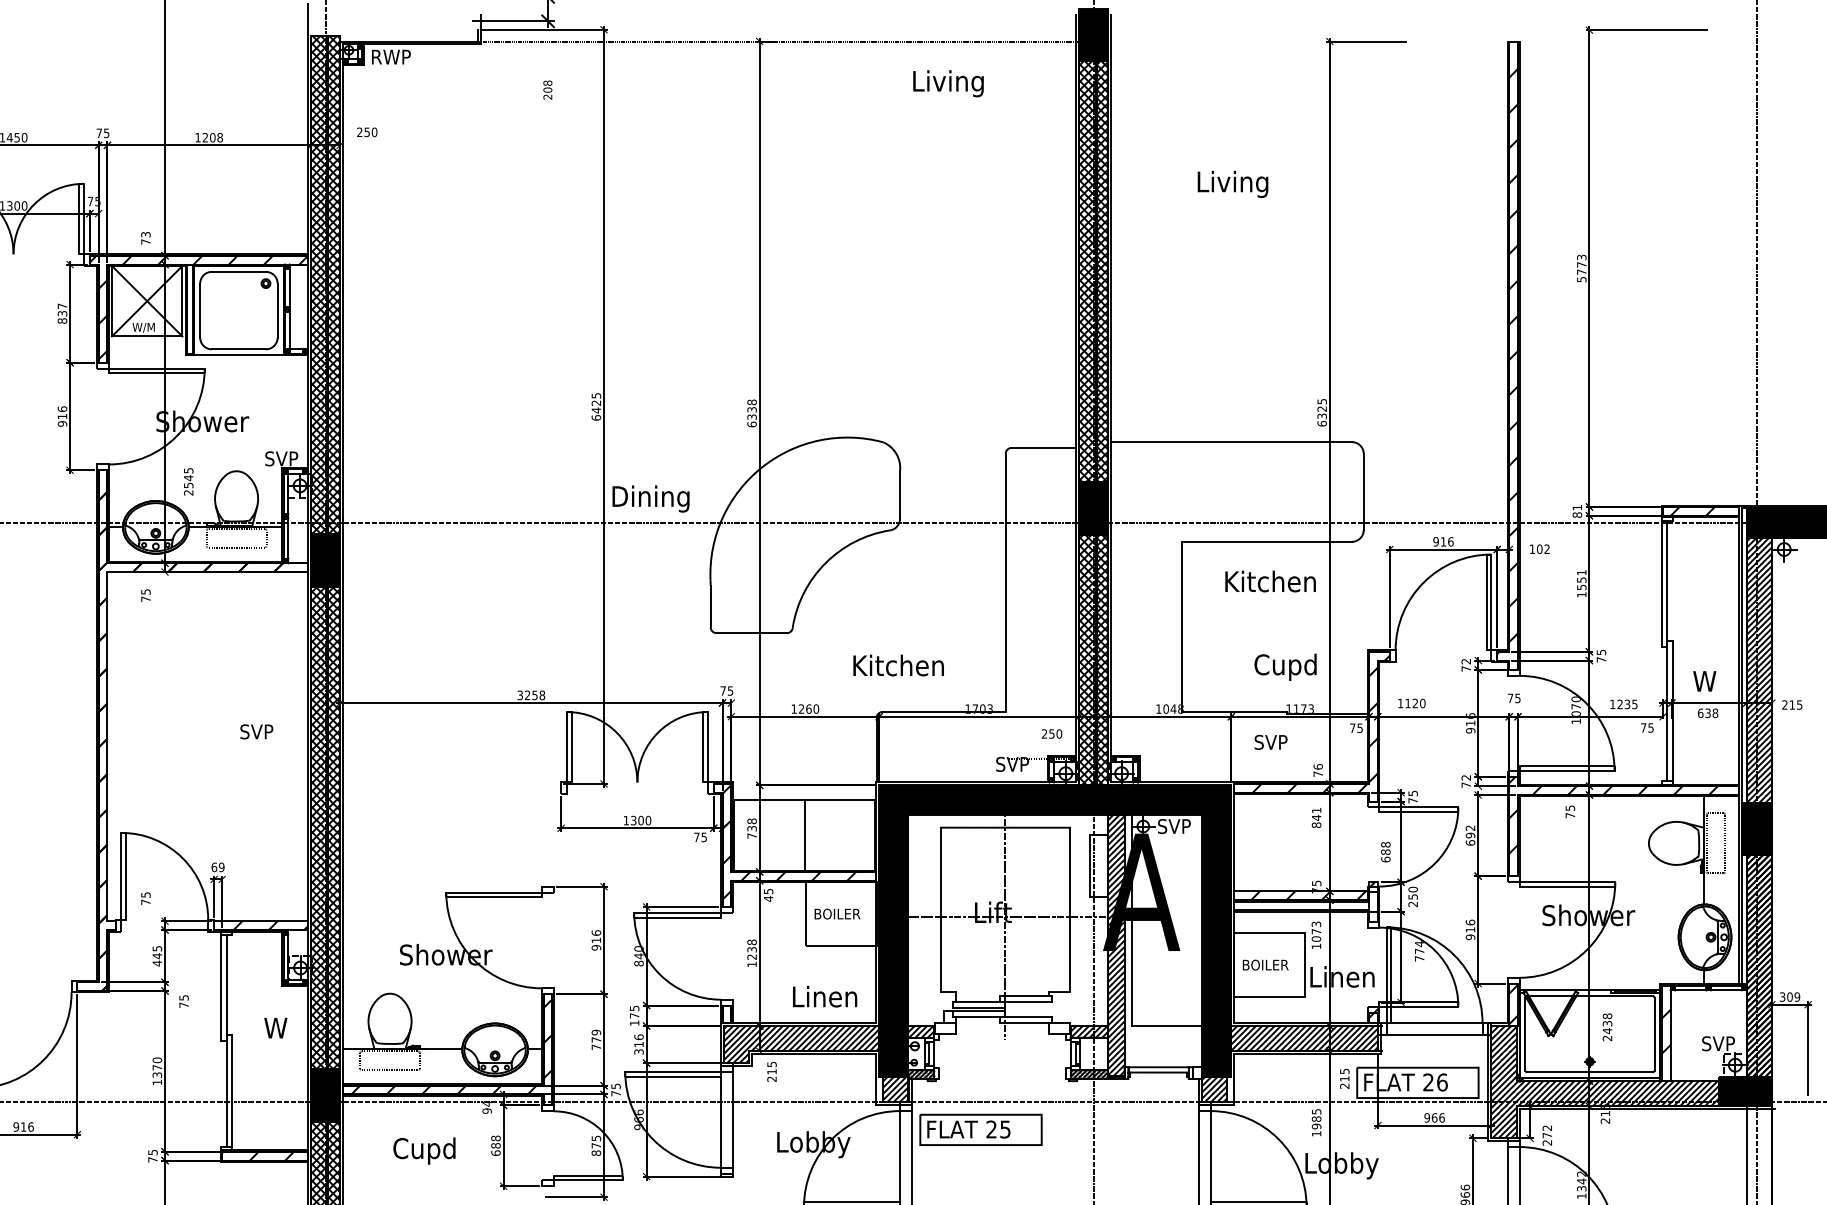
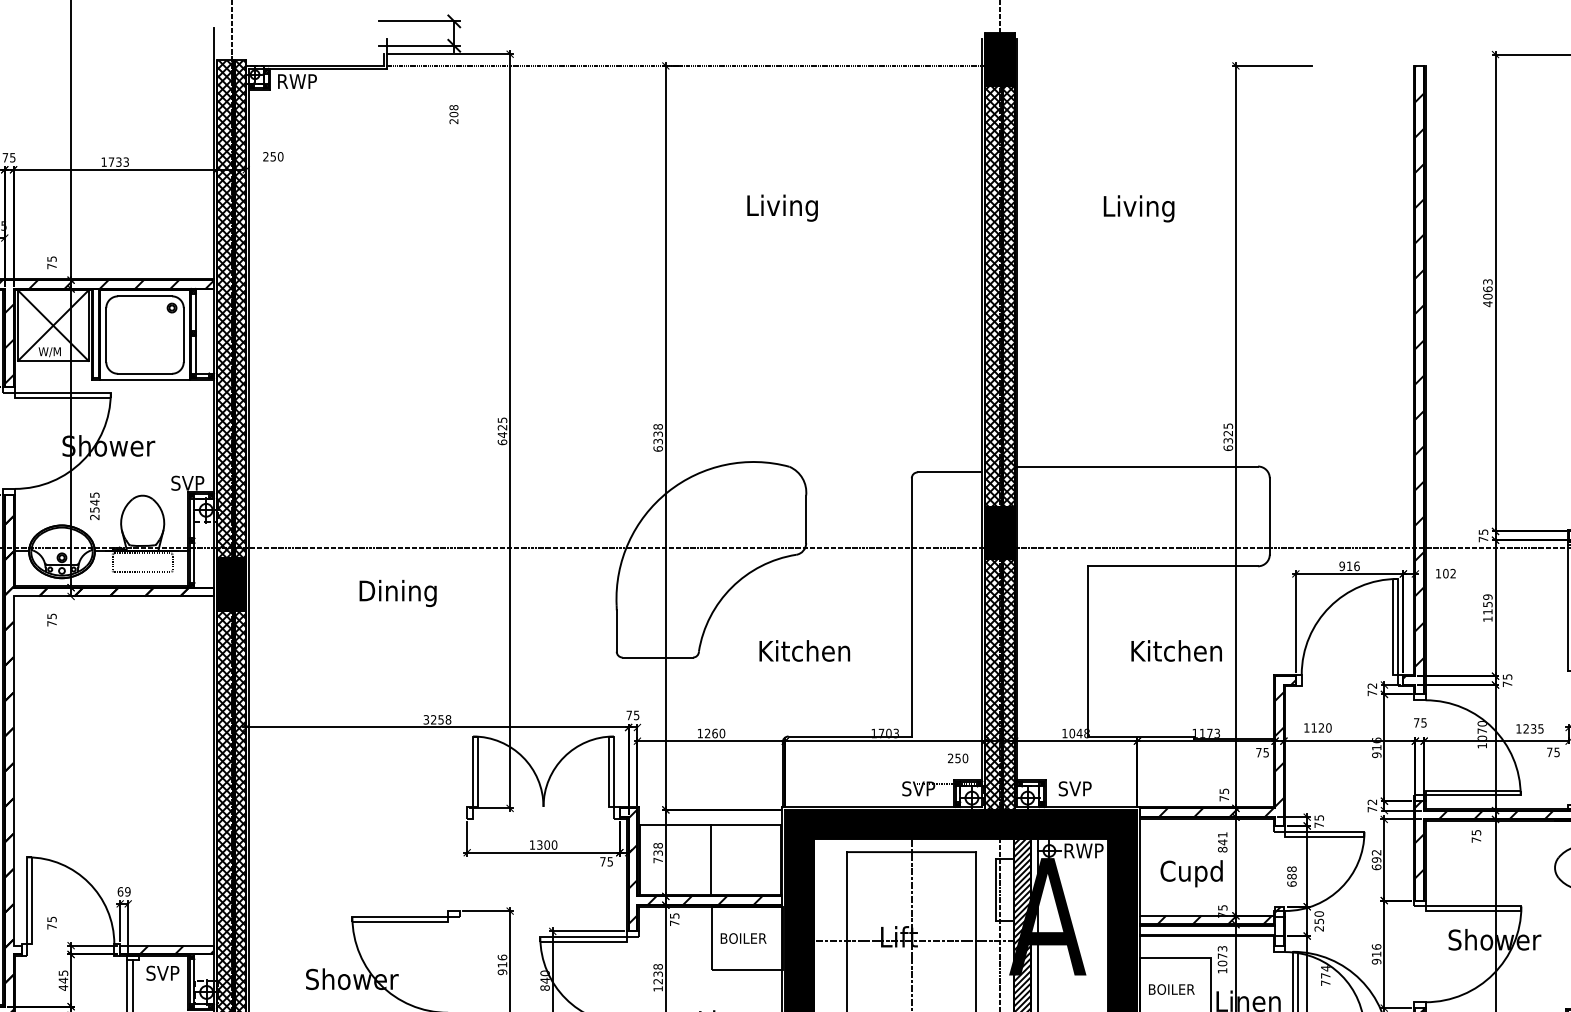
text: (948, 83) -> (782, 207), moved
text: (212, 137) -> (118, 161), 1208 -> 1733
text: (145, 234) -> (51, 258), 73 -> 75
text: (1581, 272) -> (1487, 296), 5773 -> 4063
text: (650, 498) -> (397, 592), moved
text: (1577, 511) -> (1483, 535), 81 -> 75
text: (1581, 579) -> (1487, 603), 1551 -> 1159
text: (1270, 581) -> (1176, 650), moved
text: (898, 665) -> (804, 650), moved
text: (1285, 666) -> (1191, 872), moved
text: (256, 731) -> (162, 972), moved
text: (1270, 741) -> (1074, 787), moved
text: (1317, 766) -> (1223, 790), 76 -> 75
text: (1177, 826) -> (1083, 850), SVP -> RWP
text: (768, 898) -> (674, 922), 45 -> 75

